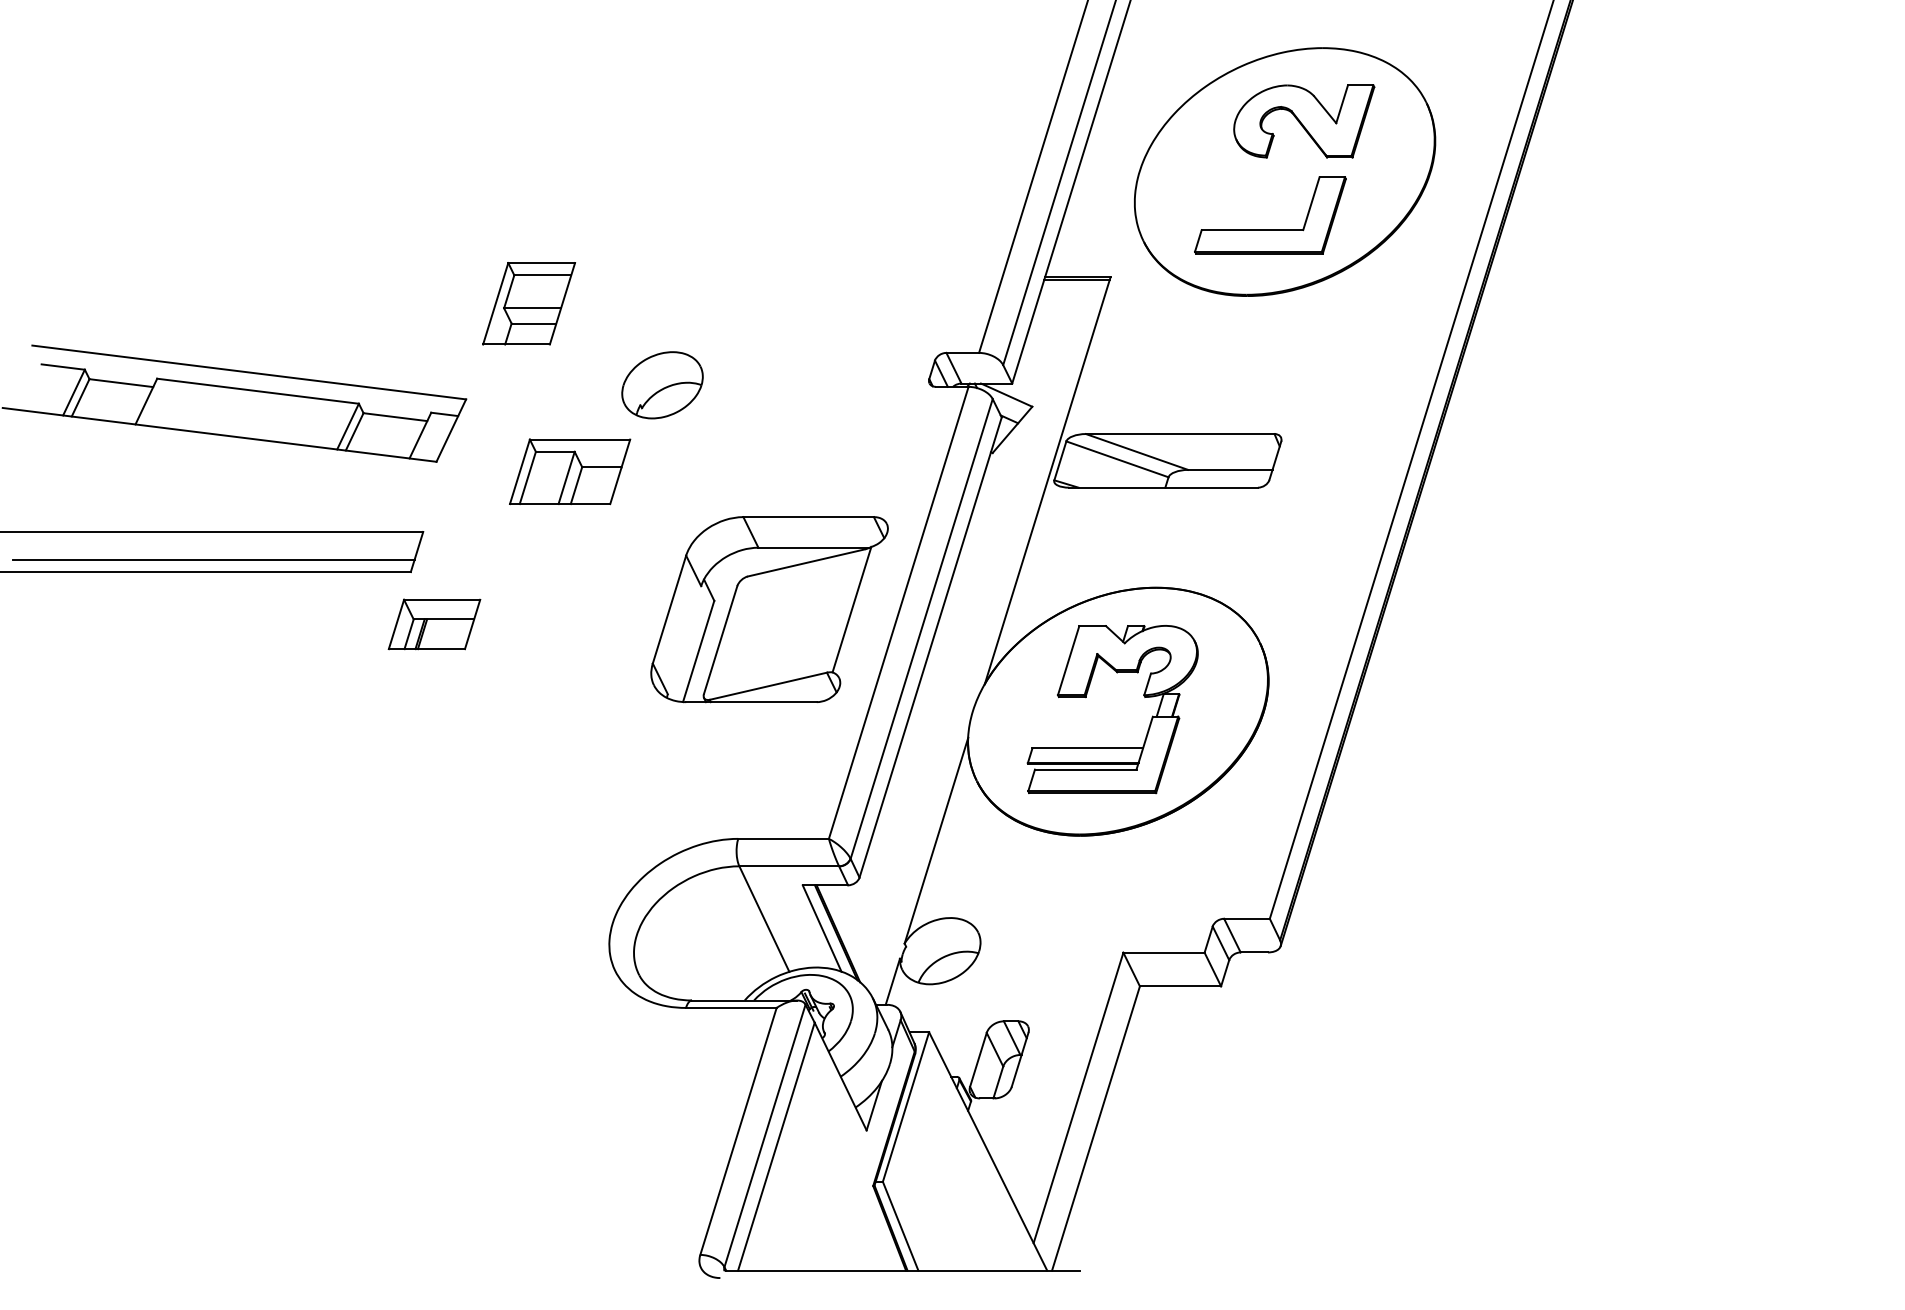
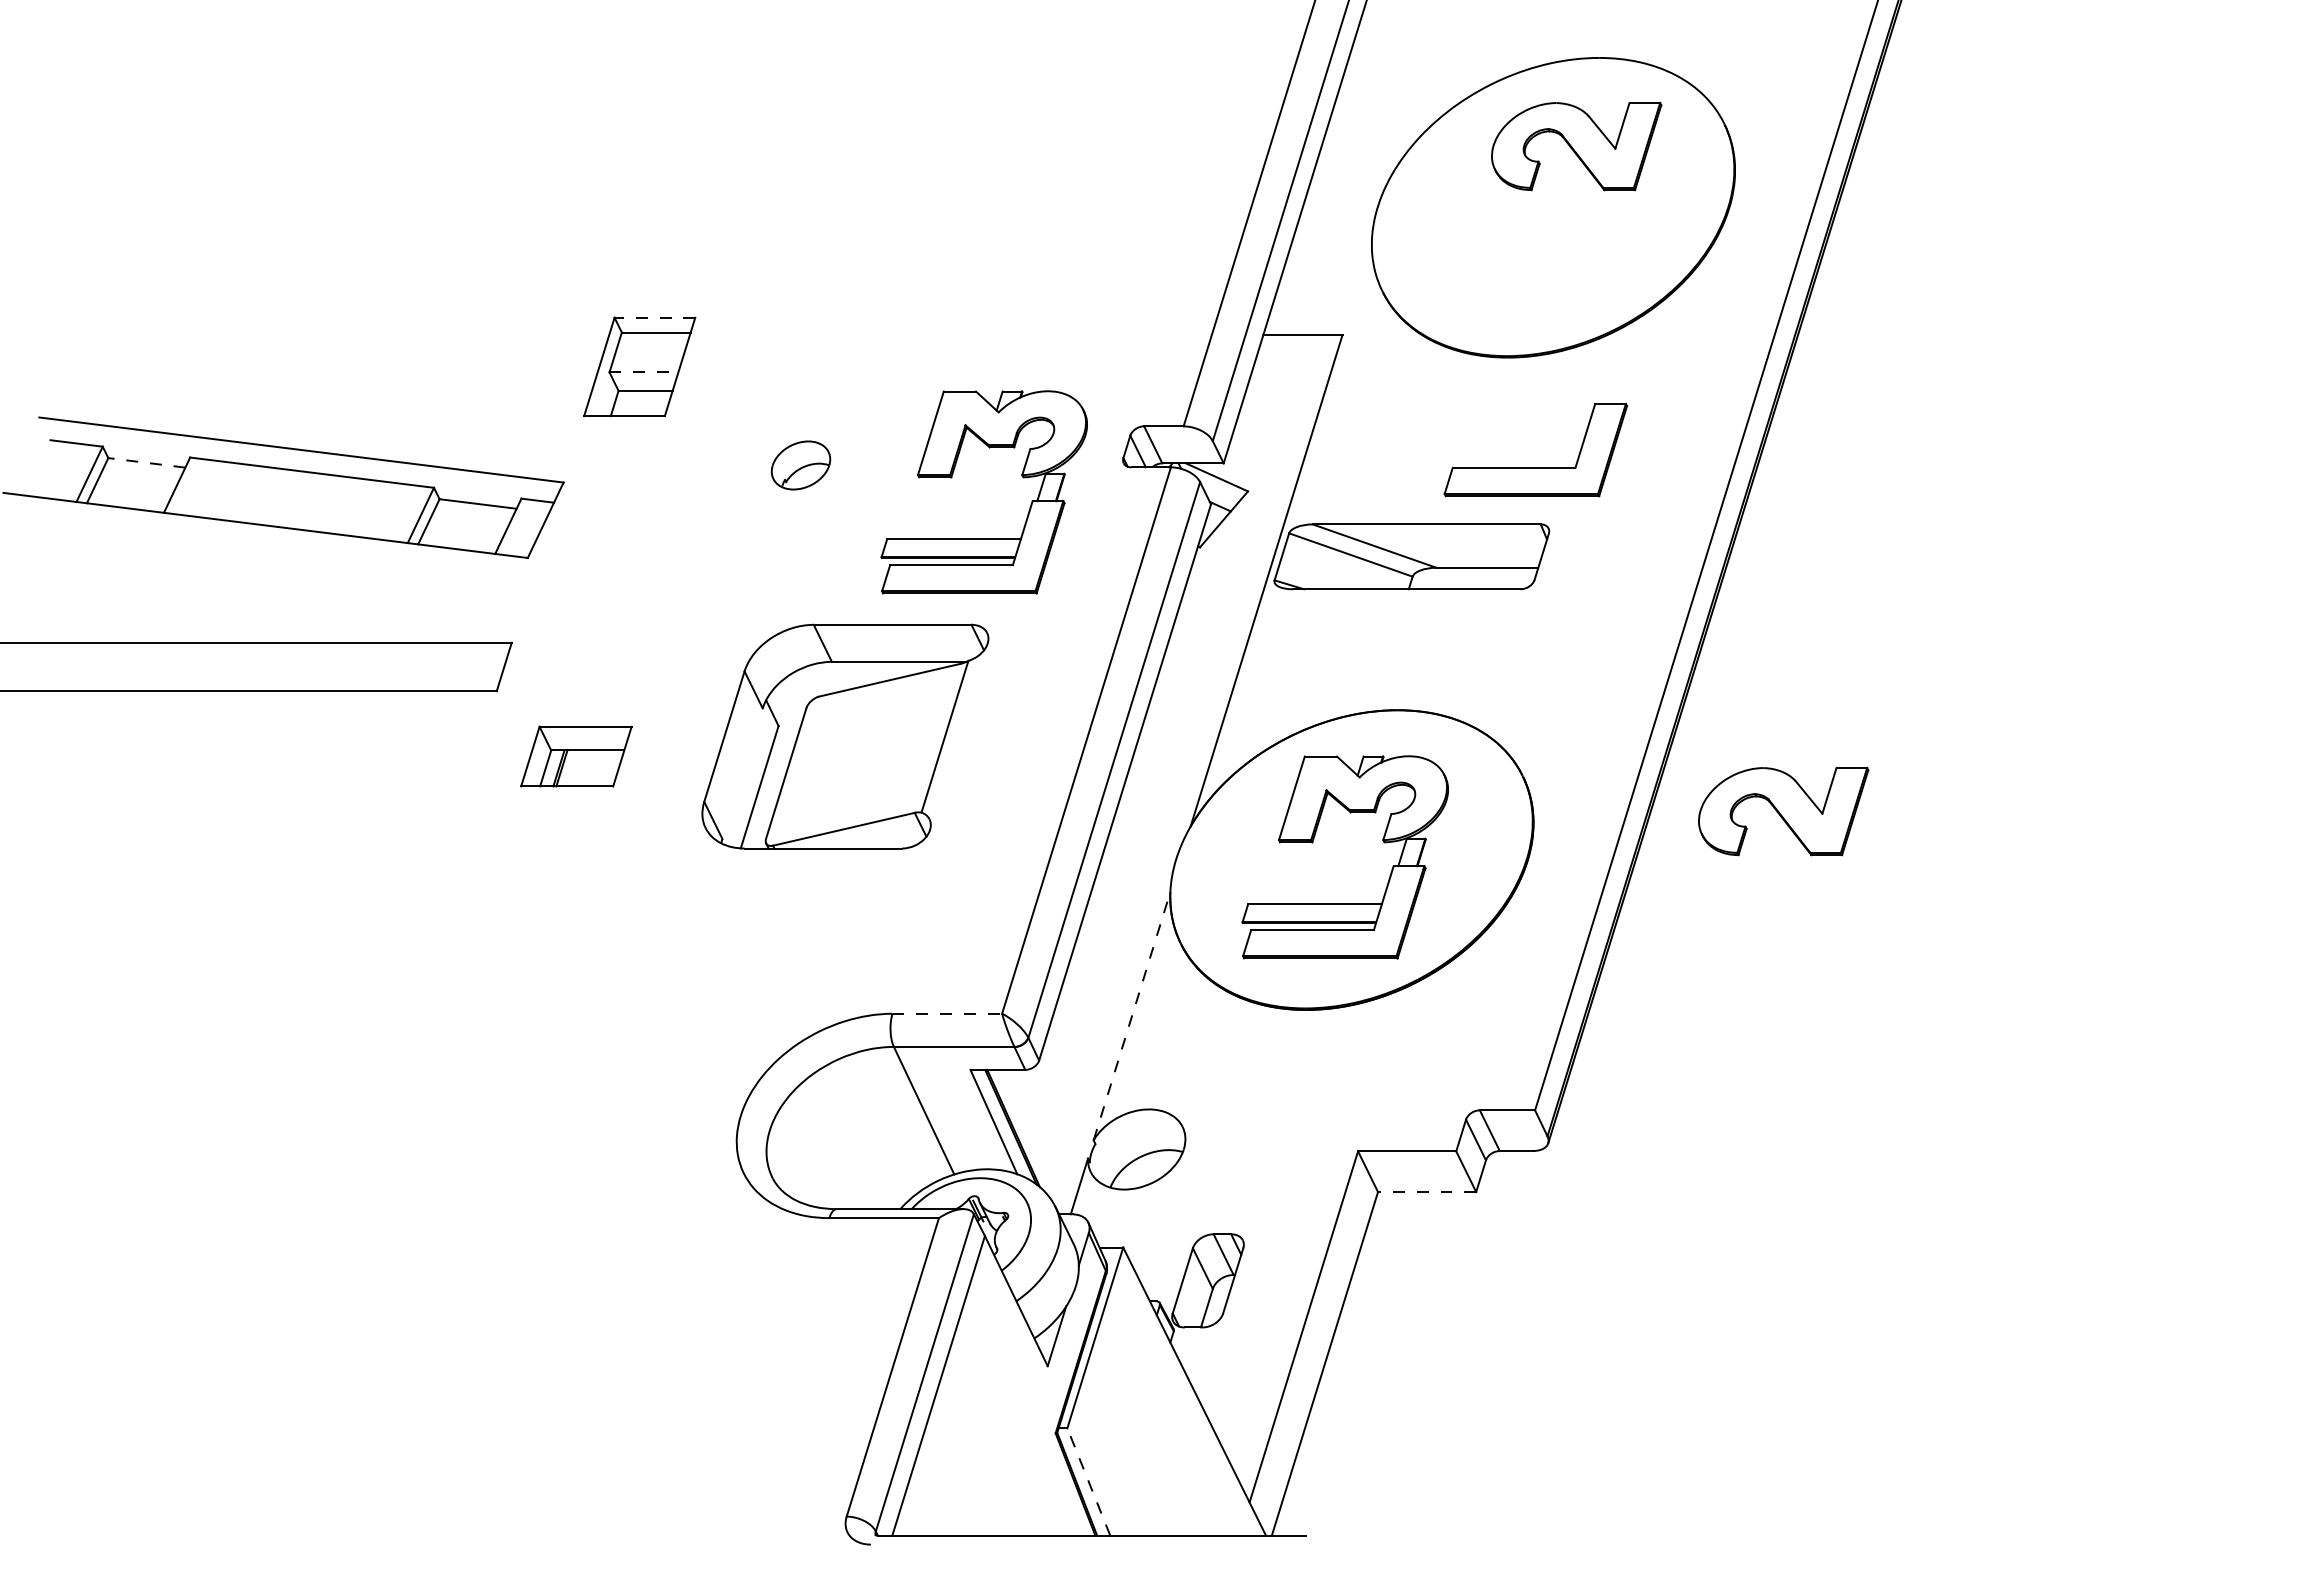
part: (1270, 229) -> (1535, 467), moved
line: (541, 262) -> (654, 317), solid -> dashed
line: (1076, 280) -> (1301, 338), removed
line: (533, 308) -> (644, 372), solid -> dashed
line: (121, 382) -> (146, 462), solid -> dashed
part: (662, 385) -> (800, 465), size x0.6
part: (787, 395) -> (952, 477), added
part: (569, 472) -> (688, 570), removed
line: (213, 559) -> (258, 676), removed
part: (769, 609) -> (845, 736), moved
part: (434, 624) -> (576, 756), moved
part: (1475, 671) -> (1783, 811), added
line: (783, 838) -> (947, 1013), solid -> dashed
line: (936, 840) -> (1132, 1015), solid -> dashed
line: (1180, 986) -> (1426, 1192), solid -> dashed
line: (900, 1225) -> (1088, 1481), solid -> dashed

